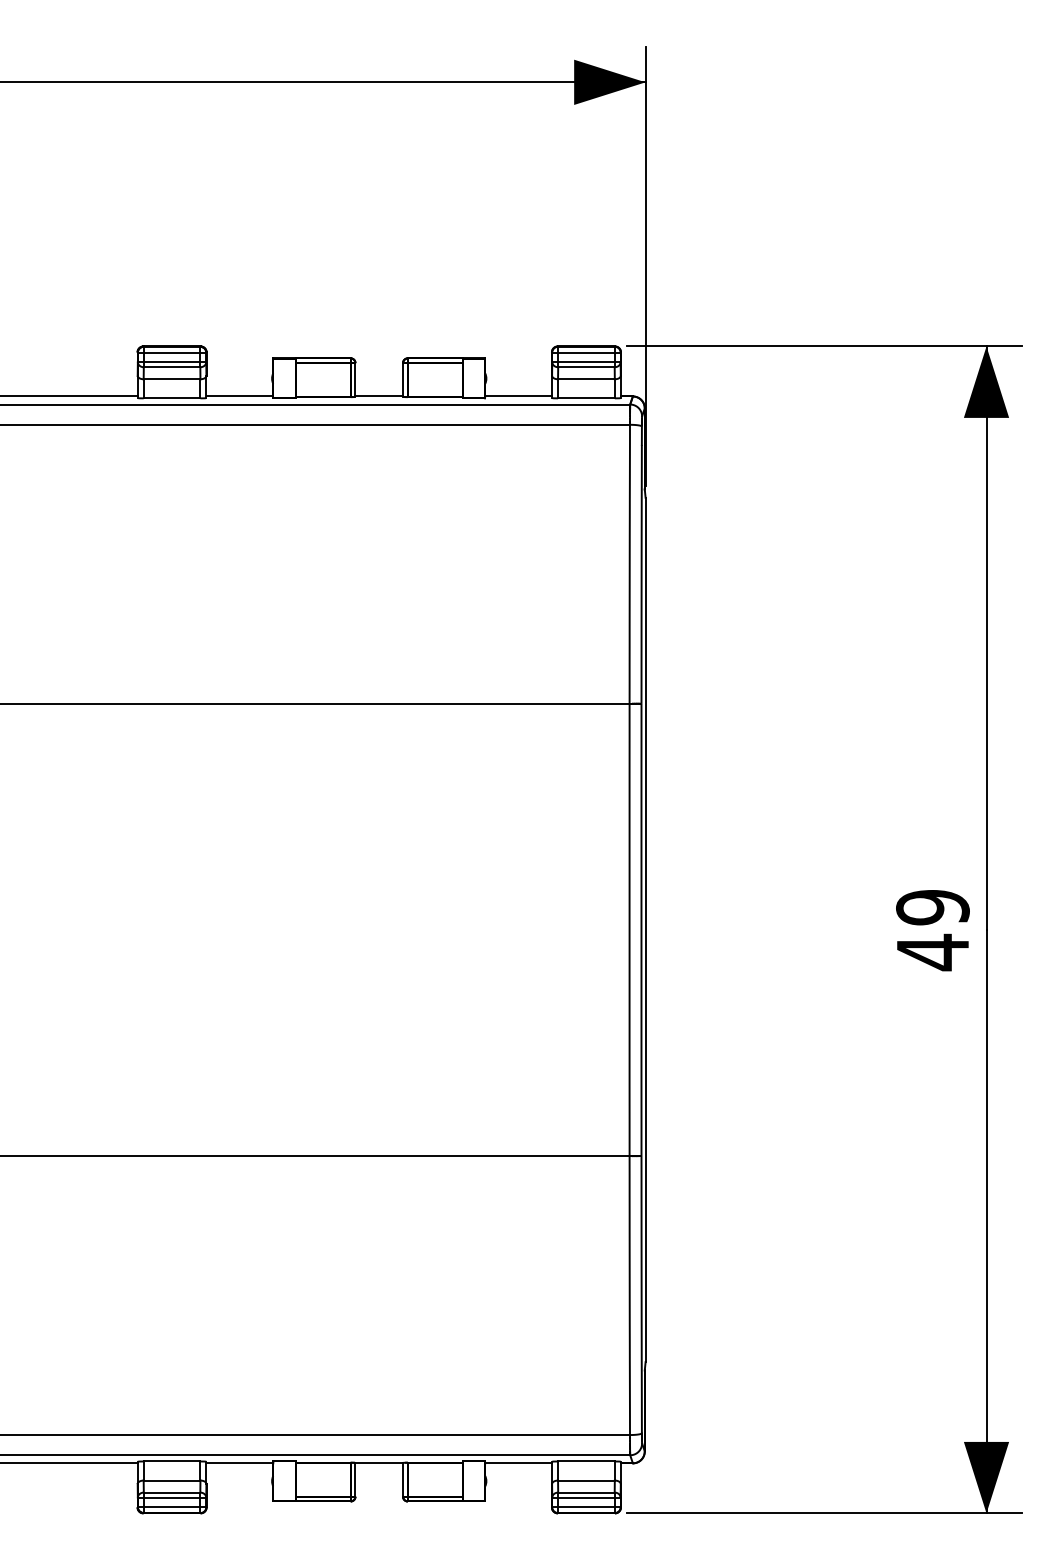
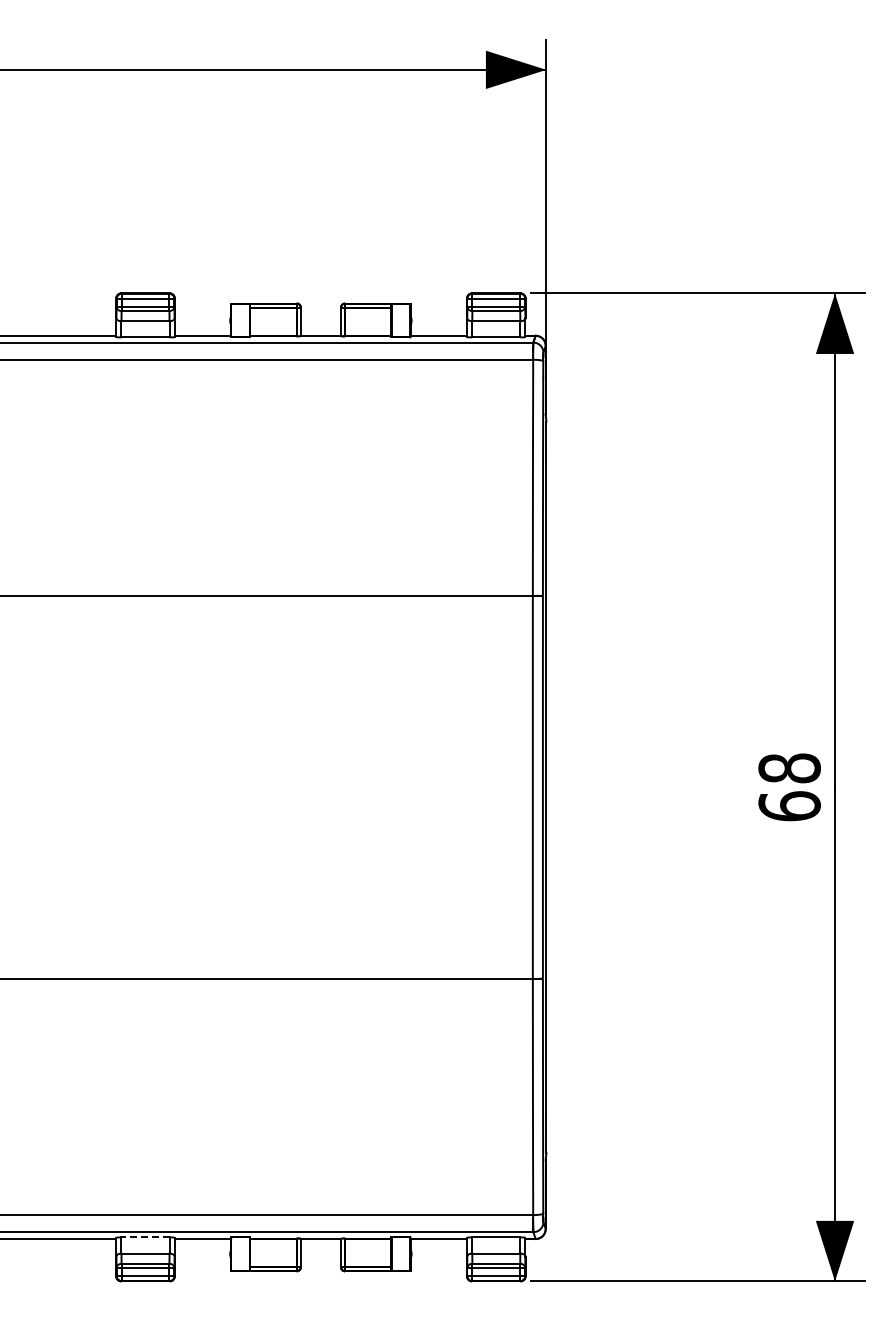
text: (932, 930) -> (789, 787), 49 -> 68
line: (172, 1461) -> (145, 1237), solid -> dashed

